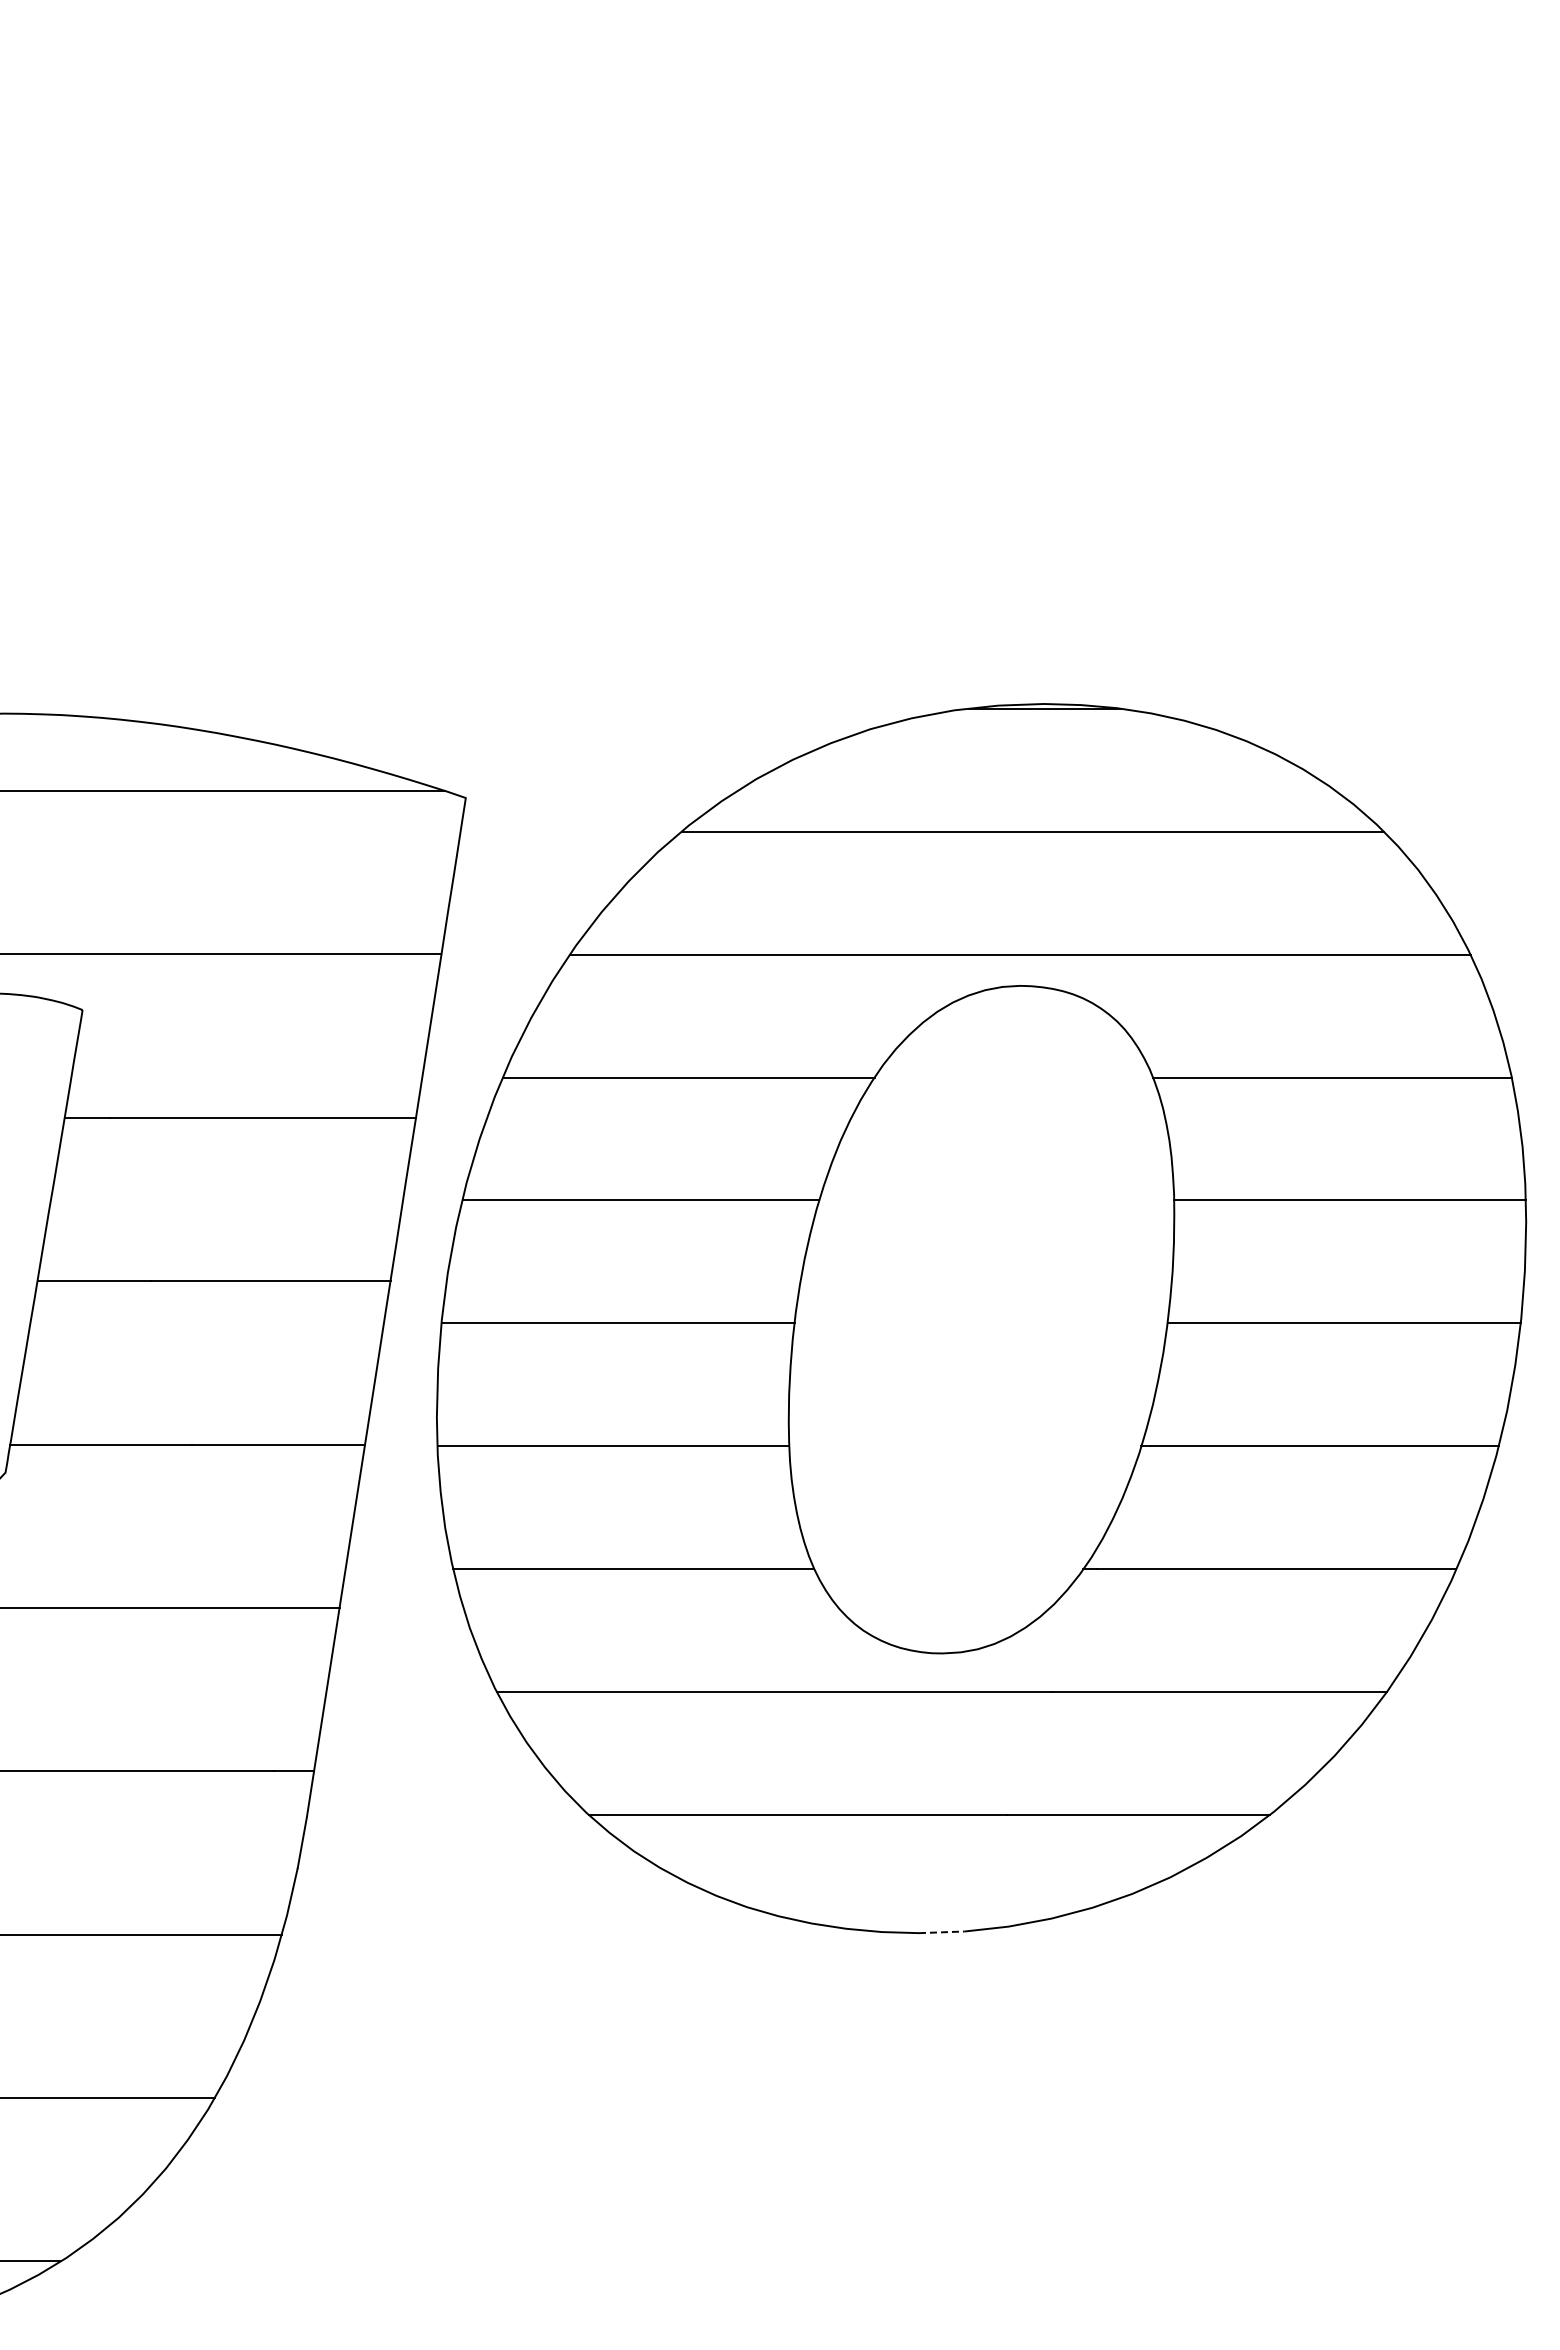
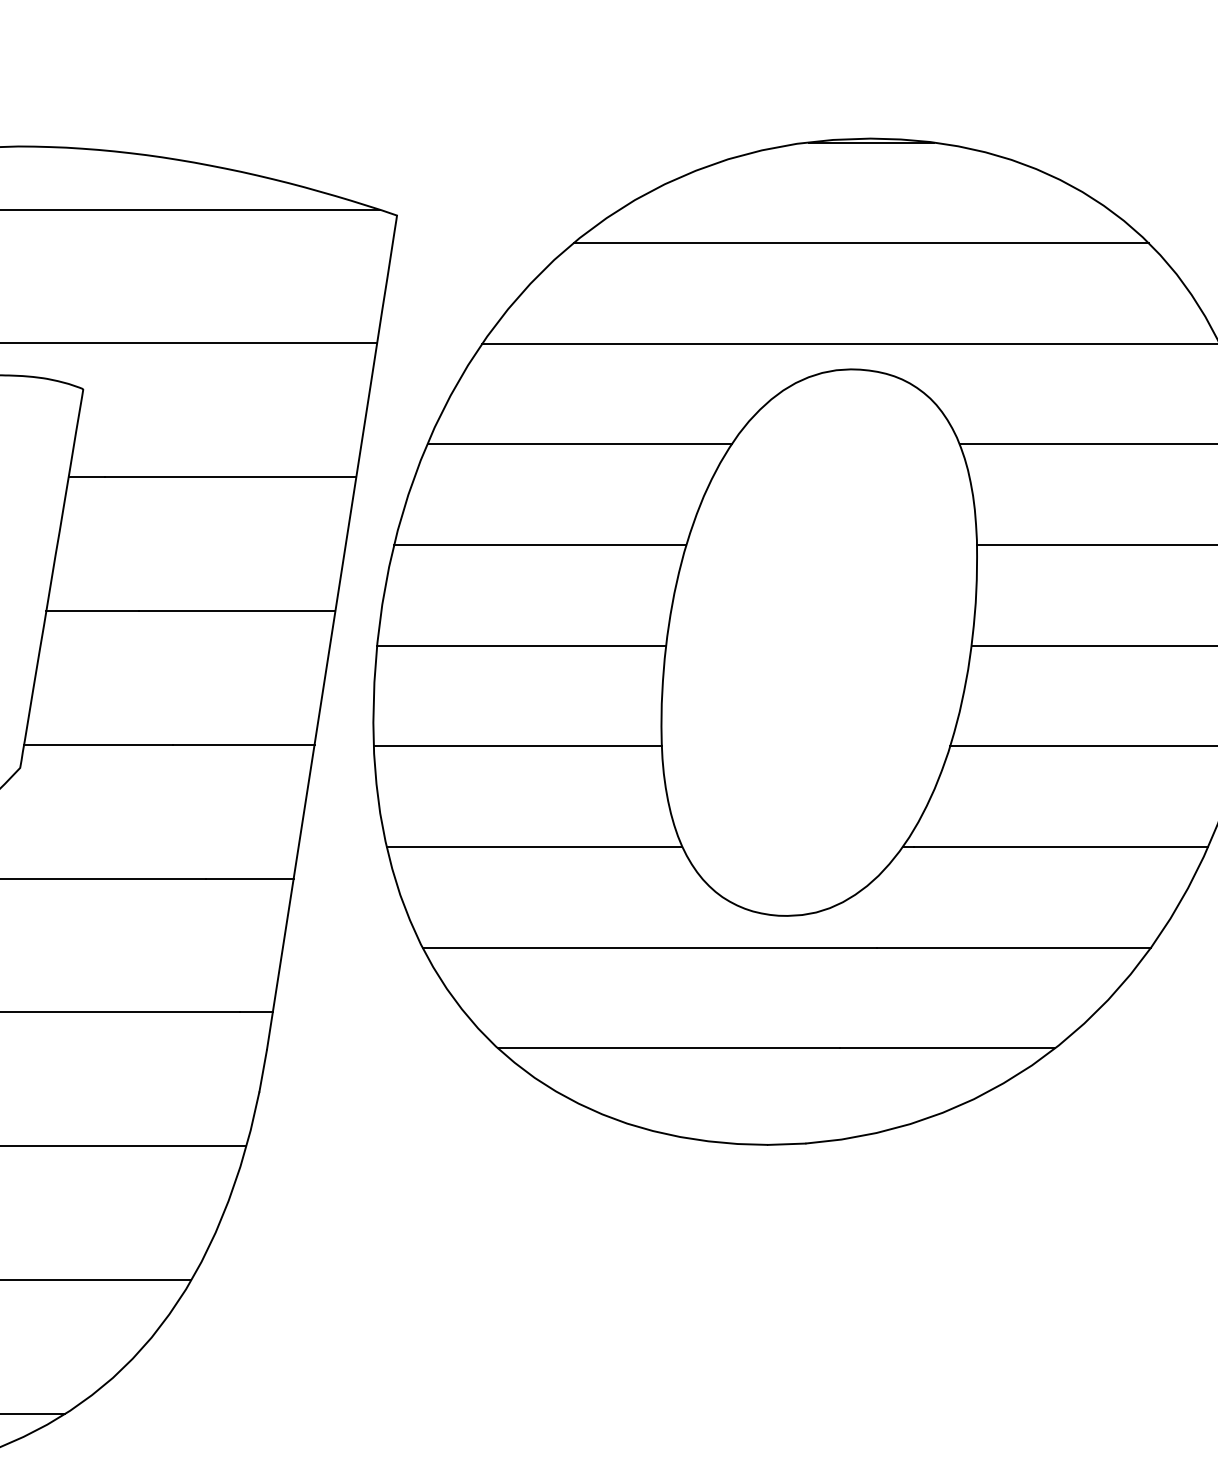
line: (941, 1932) -> (786, 1144), dashed -> solid

